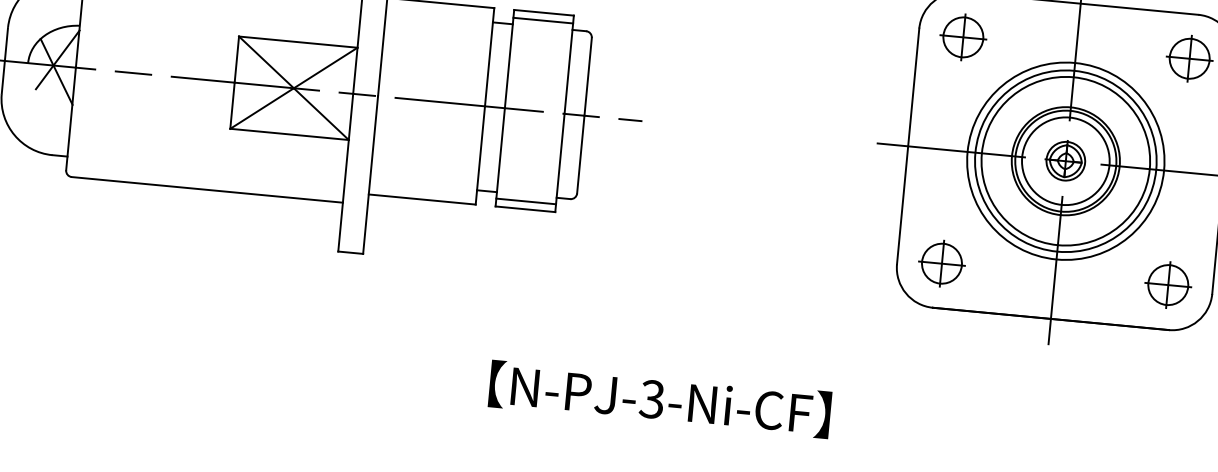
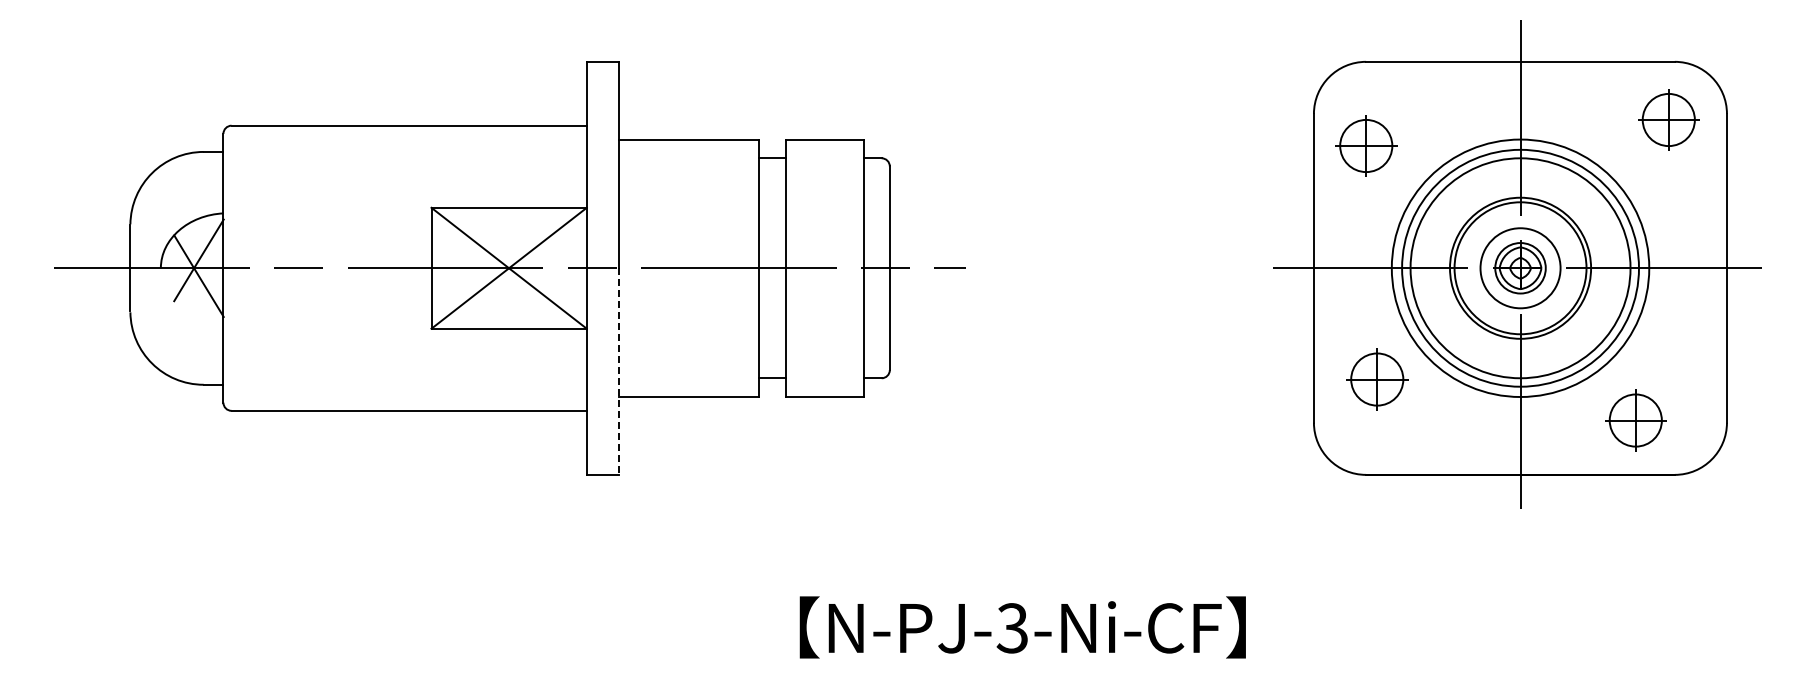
line: (543, 20) -> (824, 149), removed
part: (963, 37) -> (1366, 145), moved
circle: (1065, 161) -> (1520, 268), size x0.7
line: (370, 175) -> (619, 372), solid -> dashed
line: (526, 201) -> (824, 386), removed
part: (942, 263) -> (1377, 379), moved
part: (1168, 285) -> (1635, 420), moved

